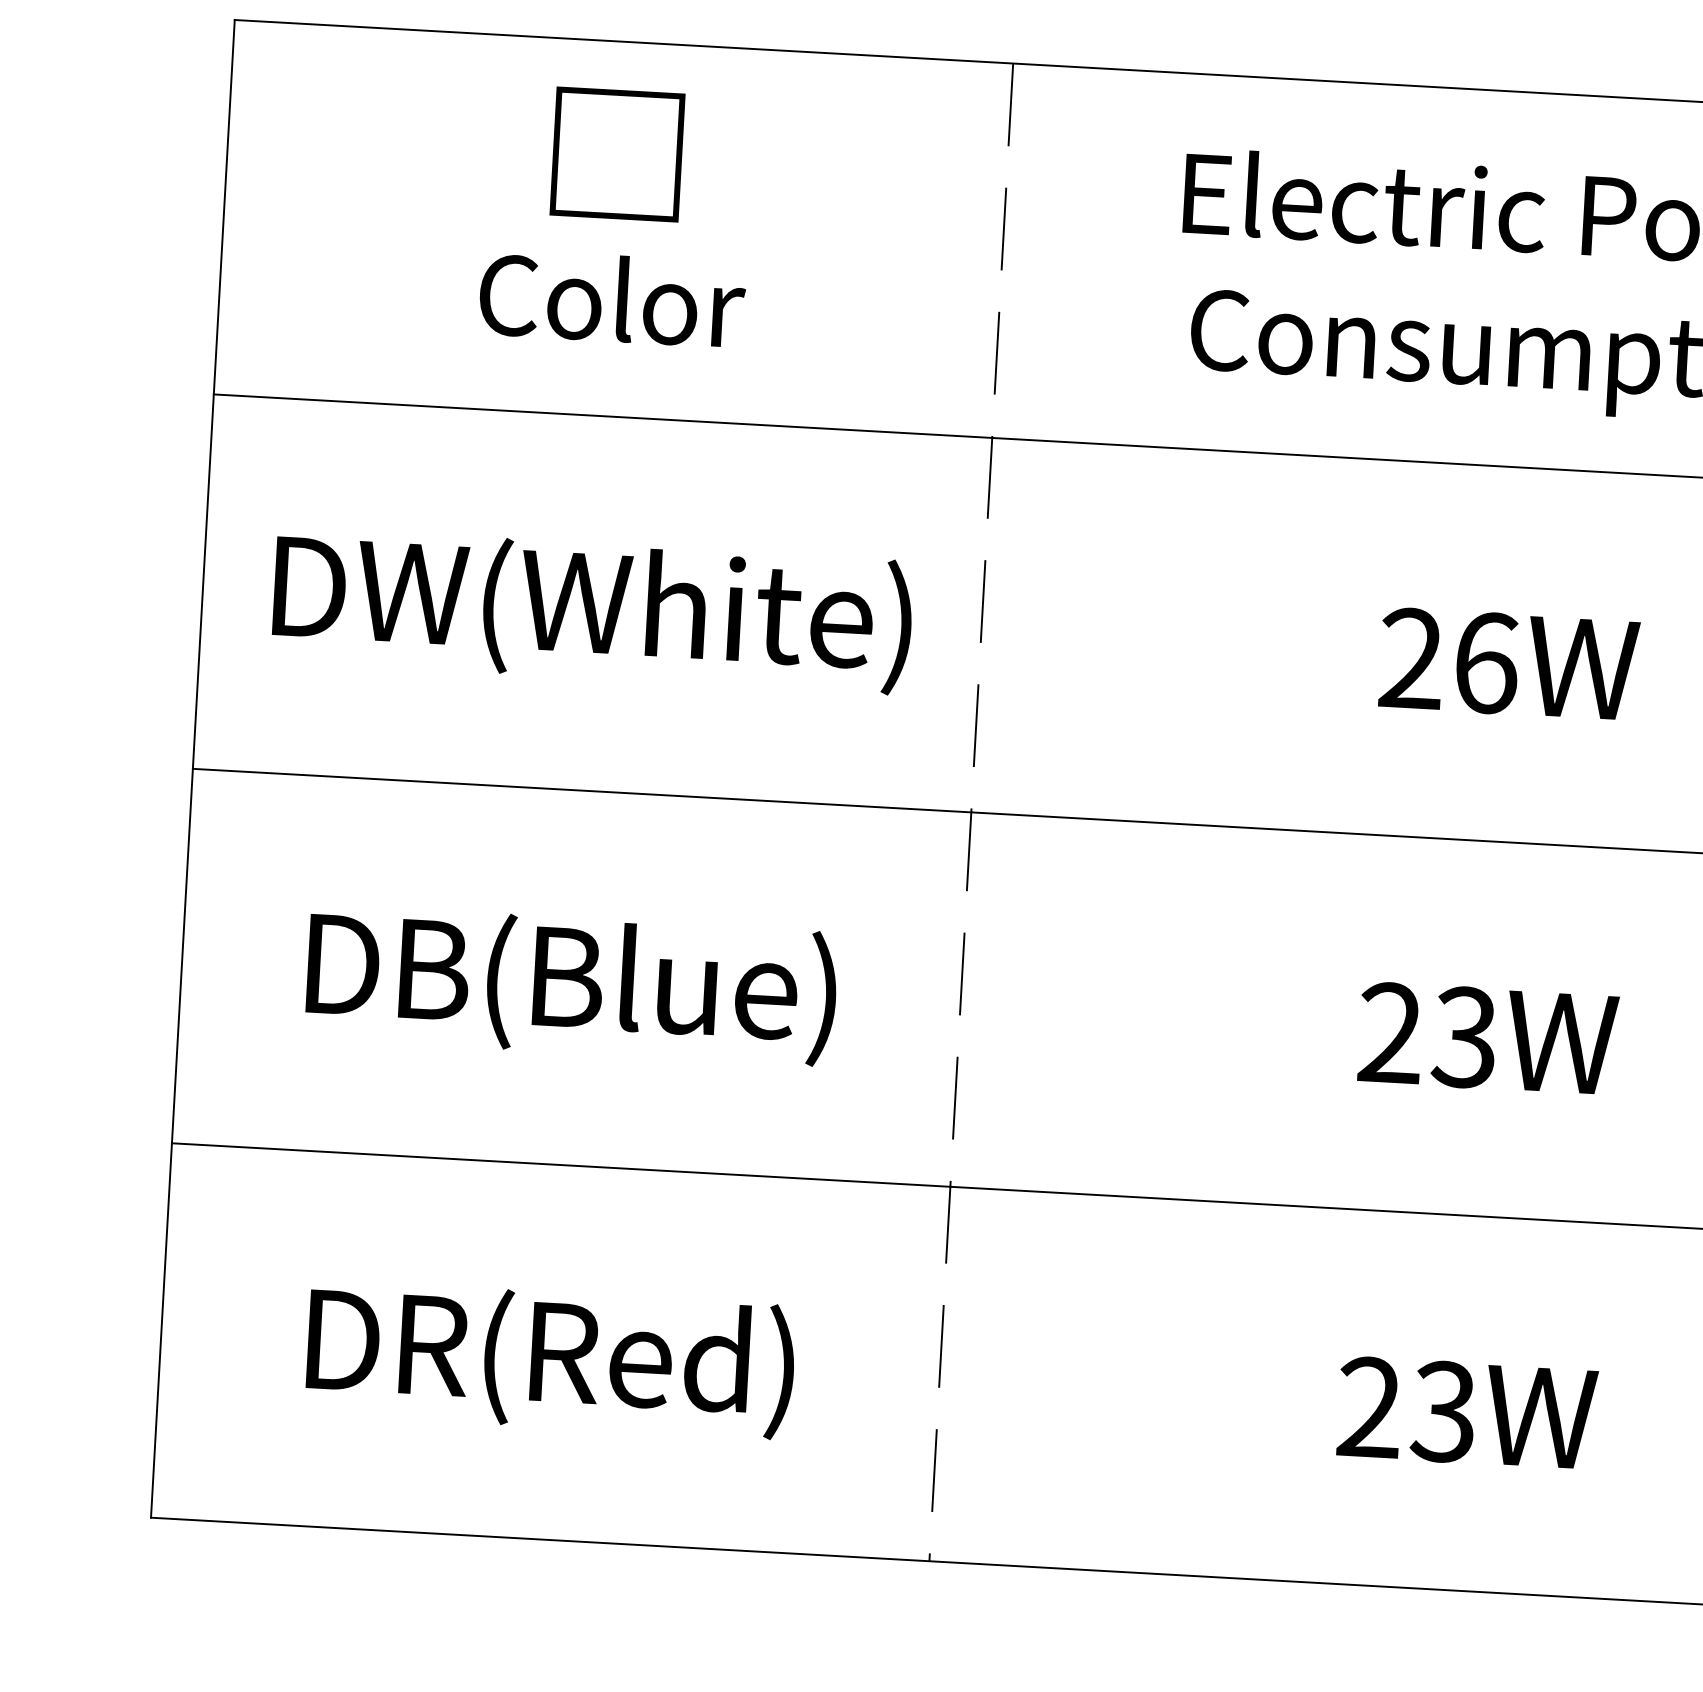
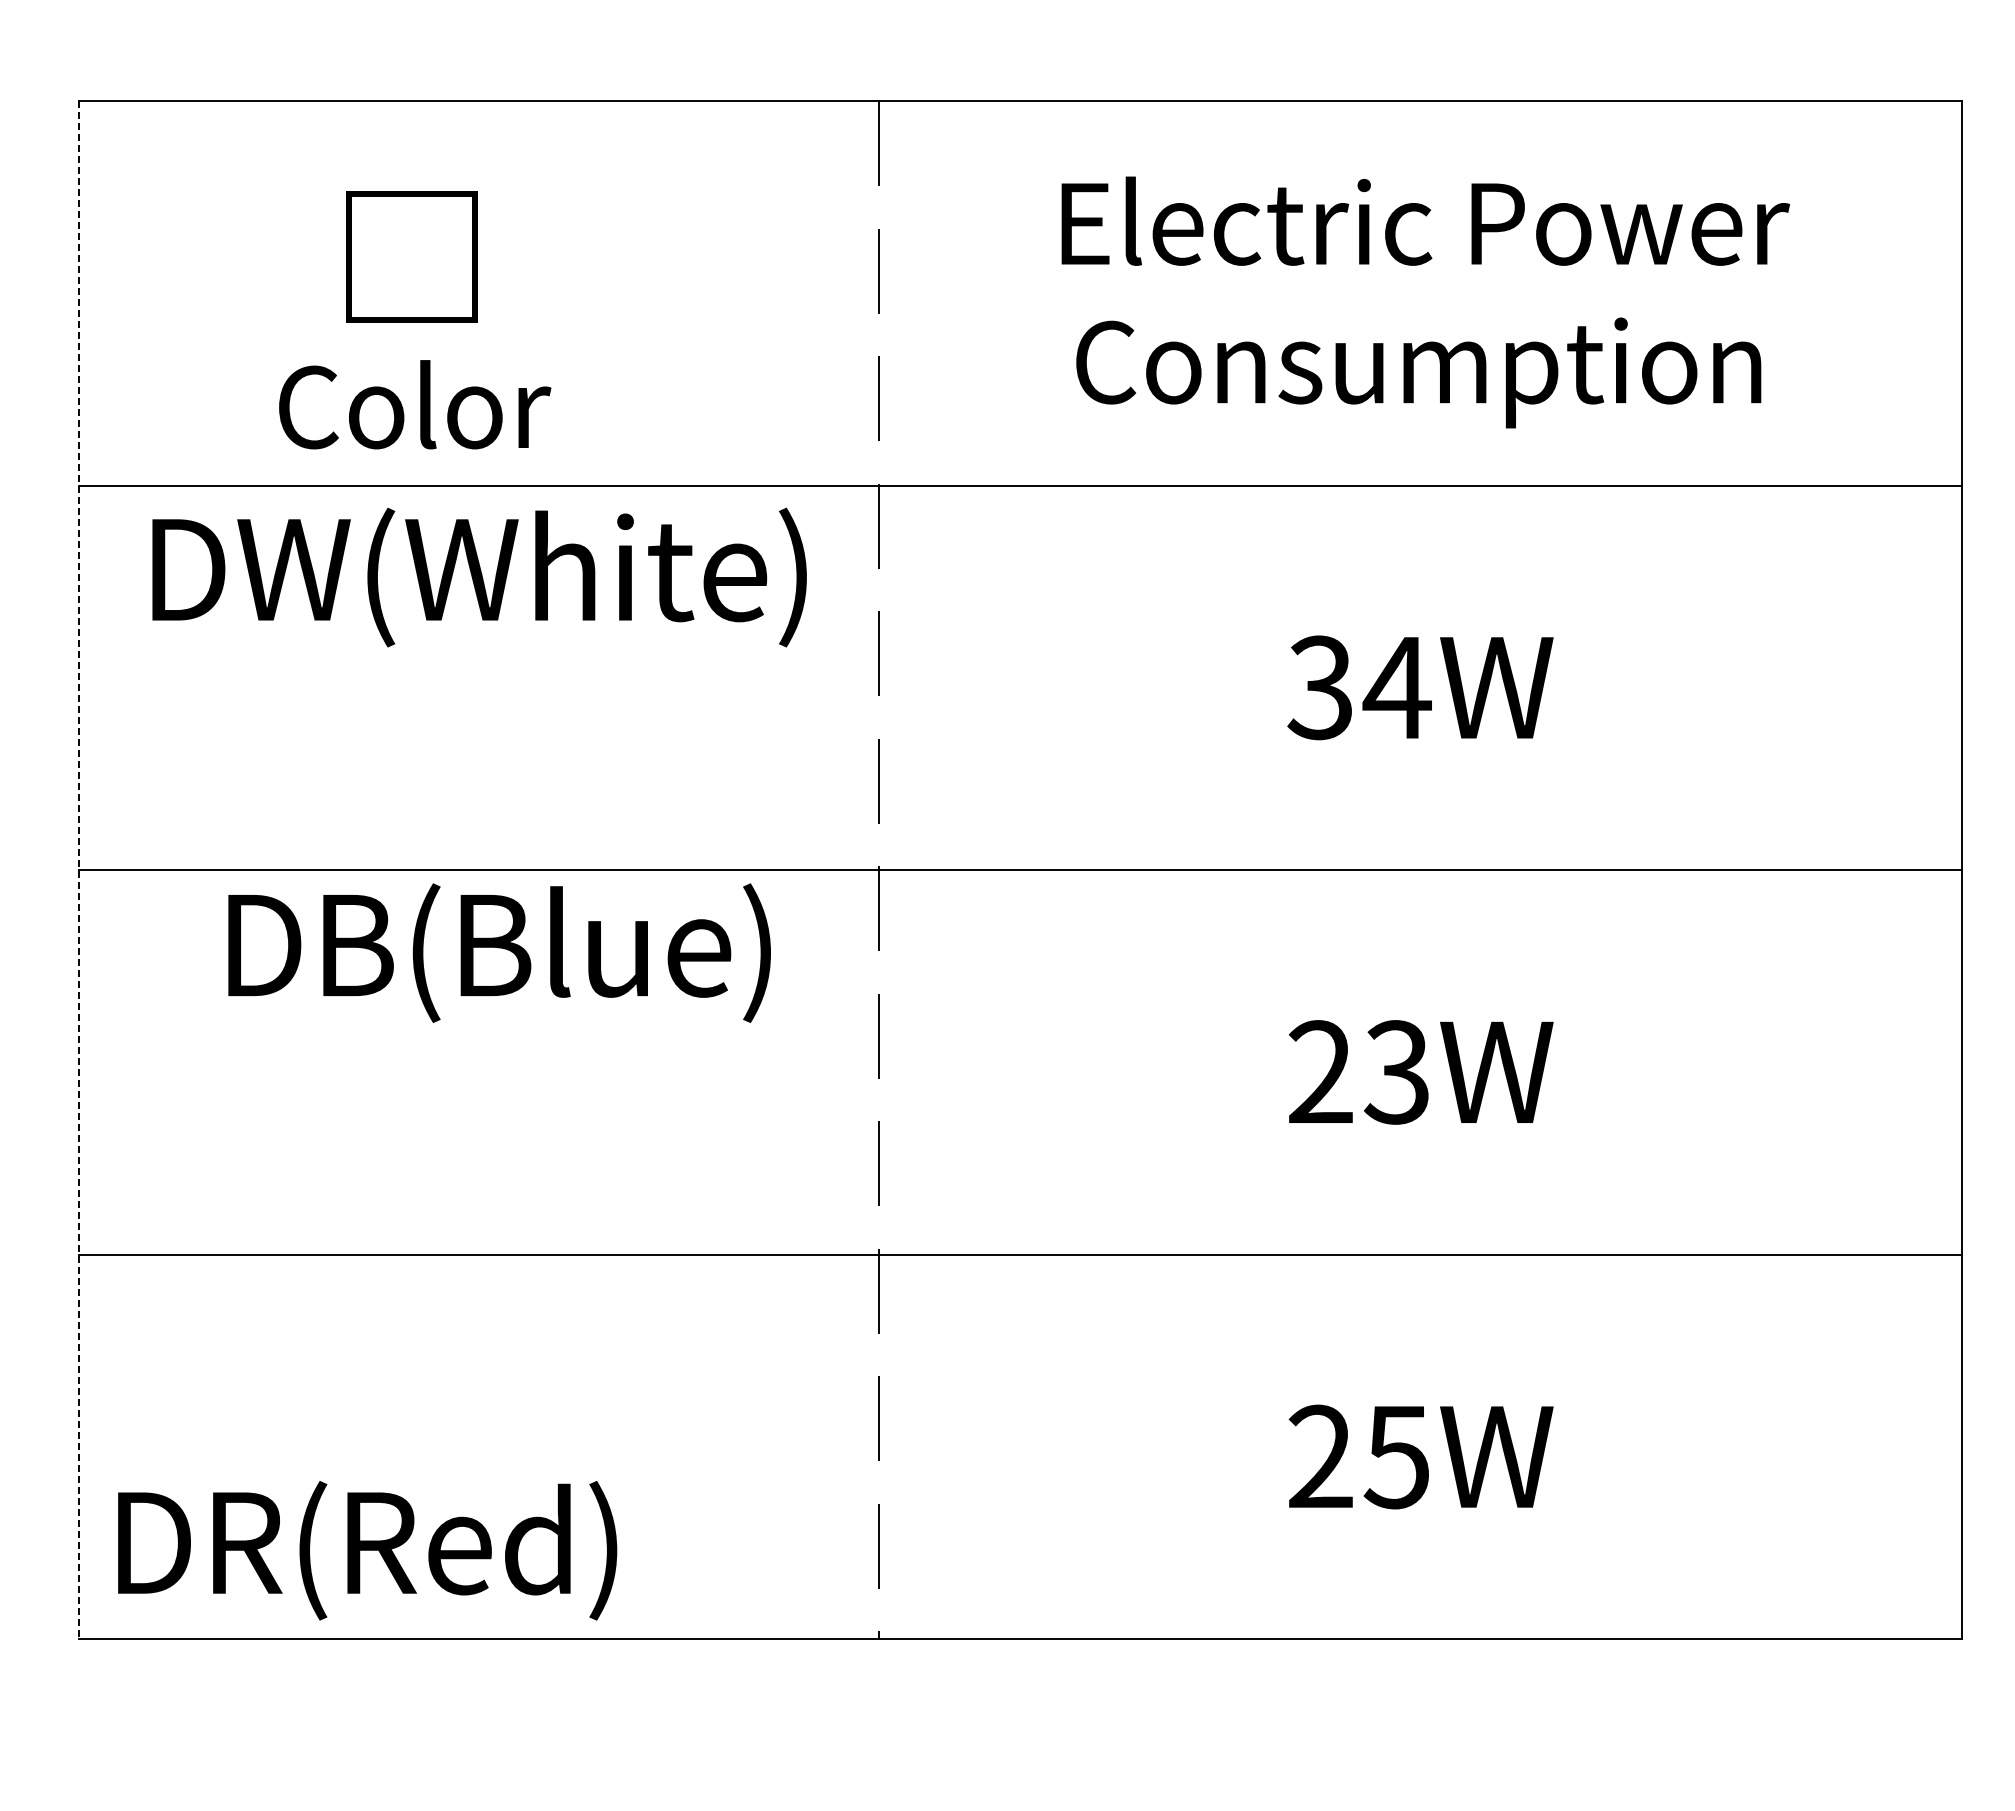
text: (617, 216) -> (415, 320), moved
text: (592, 610) -> (479, 577), moved
text: (1449, 660) -> (1359, 687), 26W -> 34W
line: (193, 769) -> (79, 870), solid -> dashed
text: (571, 984) -> (499, 952), moved
text: (550, 1359) -> (367, 1550), moved
text: (1442, 1411) -> (1395, 1456), 23W -> 25W

